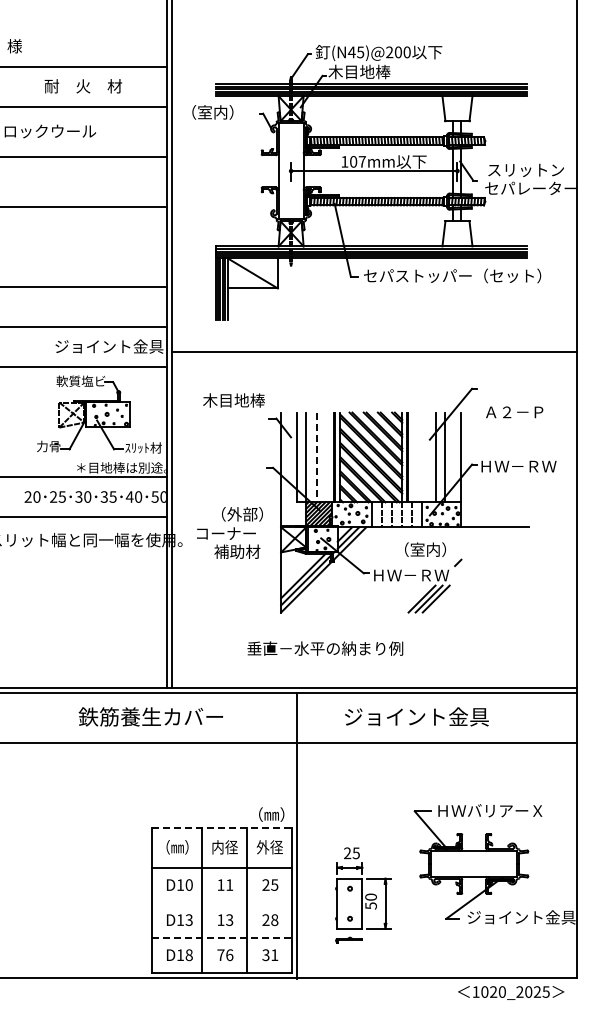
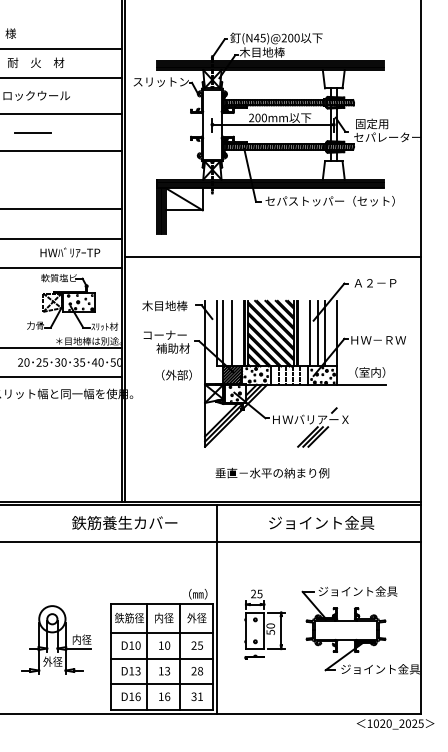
text: (82, 86) -> (35, 63), moved
text: (220, 112) -> (160, 81), （室内） -> スリットン
text: (353, 161) -> (257, 117), 107mm -> 200mm
text: (525, 169) -> (383, 123), スリットン -> 固定用
line: (45, 182) -> (33, 133), added
text: (109, 346) -> (79, 252), ジョイント金具 -> HWﾊﾞﾘｱｰTP
text: (233, 400) -> (164, 305), moved
text: (514, 412) -> (375, 283), moved
line: (317, 457) -> (231, 333), dashed -> solid
line: (425, 457) -> (310, 333), added
text: (228, 542) -> (166, 341), moved
text: (425, 549) -> (370, 372), moved
text: (440, 574) -> (321, 419), ＨＷ－ＲＷ -> ＨＷバリアーＸ
text: (325, 648) -> (272, 473), moved
text: (150, 716) -> (124, 522), moved
text: (416, 716) -> (321, 522), moved
text: (490, 810) -> (357, 591), ＨＷバリアーＸ -> ジョイント金具
line: (222, 827) -> (162, 603), dashed -> solid
text: (177, 847) -> (129, 618), （㎜） -> 鉄筋径
part: (77, 877) -> (56, 640), added
text: (229, 884) -> (167, 645), 11 -> 10
part: (363, 895) -> (265, 624), moved
line: (221, 903) -> (161, 659), added
line: (222, 938) -> (162, 684), dashed -> solid
text: (188, 954) -> (137, 696), D18 -> D16
text: (220, 954) -> (160, 696), 76 -> 16
text: (511, 992) -> (395, 724), moved

